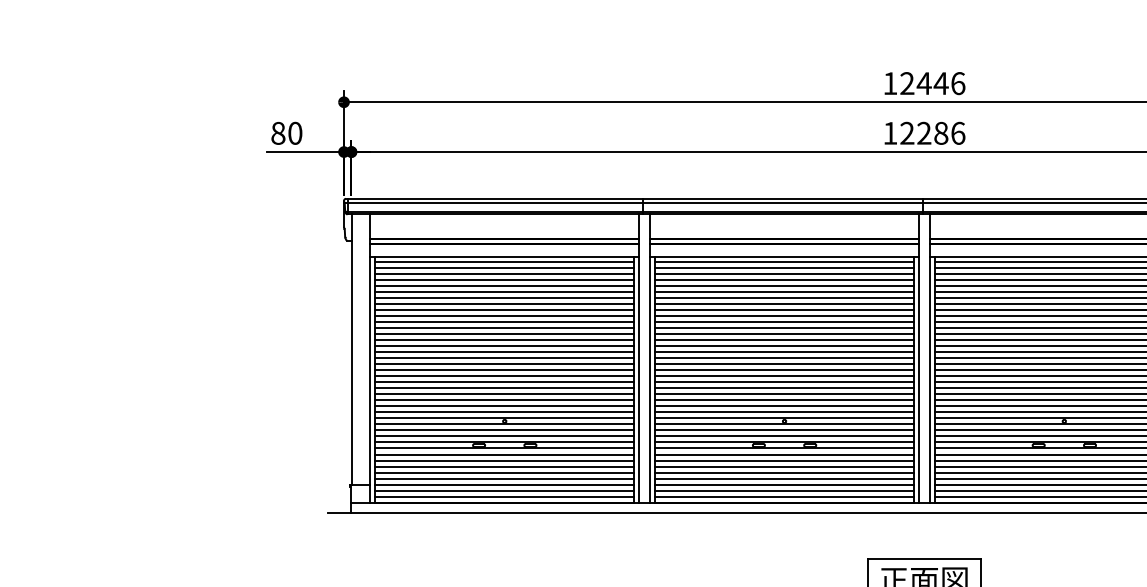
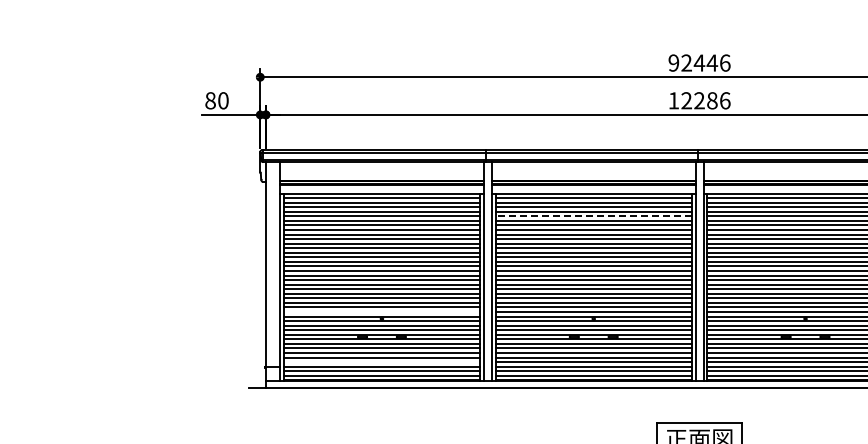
text: (889, 82) -> (673, 62), 12446 -> 92446
line: (784, 286) -> (593, 216), solid -> dashed
line: (504, 411) -> (381, 311), removed
line: (504, 479) -> (381, 362), removed

